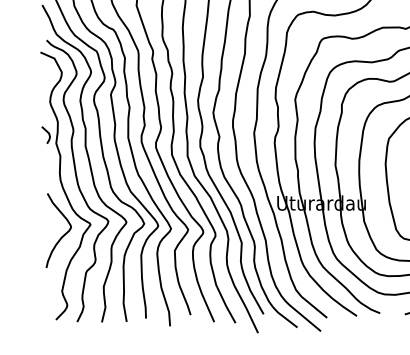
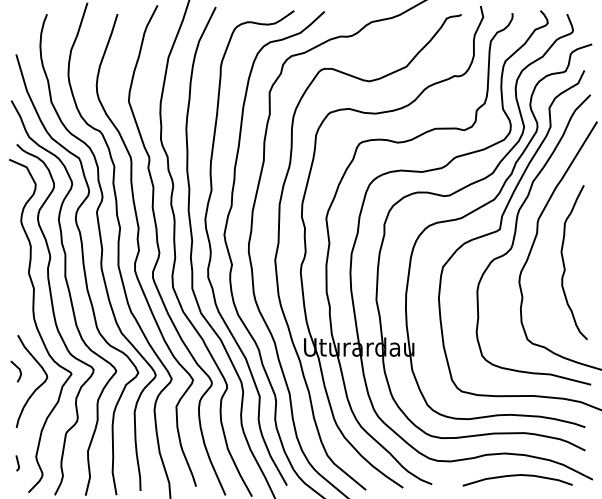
line: (47, 132) -> (17, 368), moved
line: (47, 296) -> (17, 463), added

